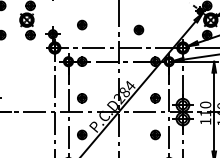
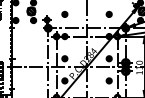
part: (137, 28) -> (108, 13), moved

